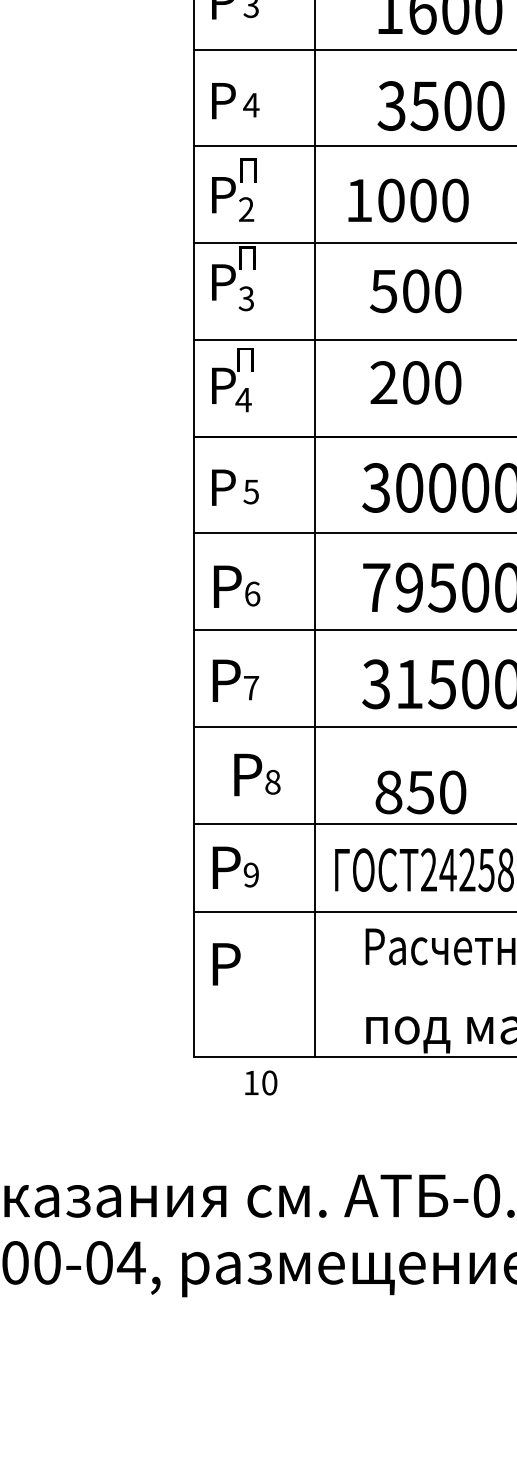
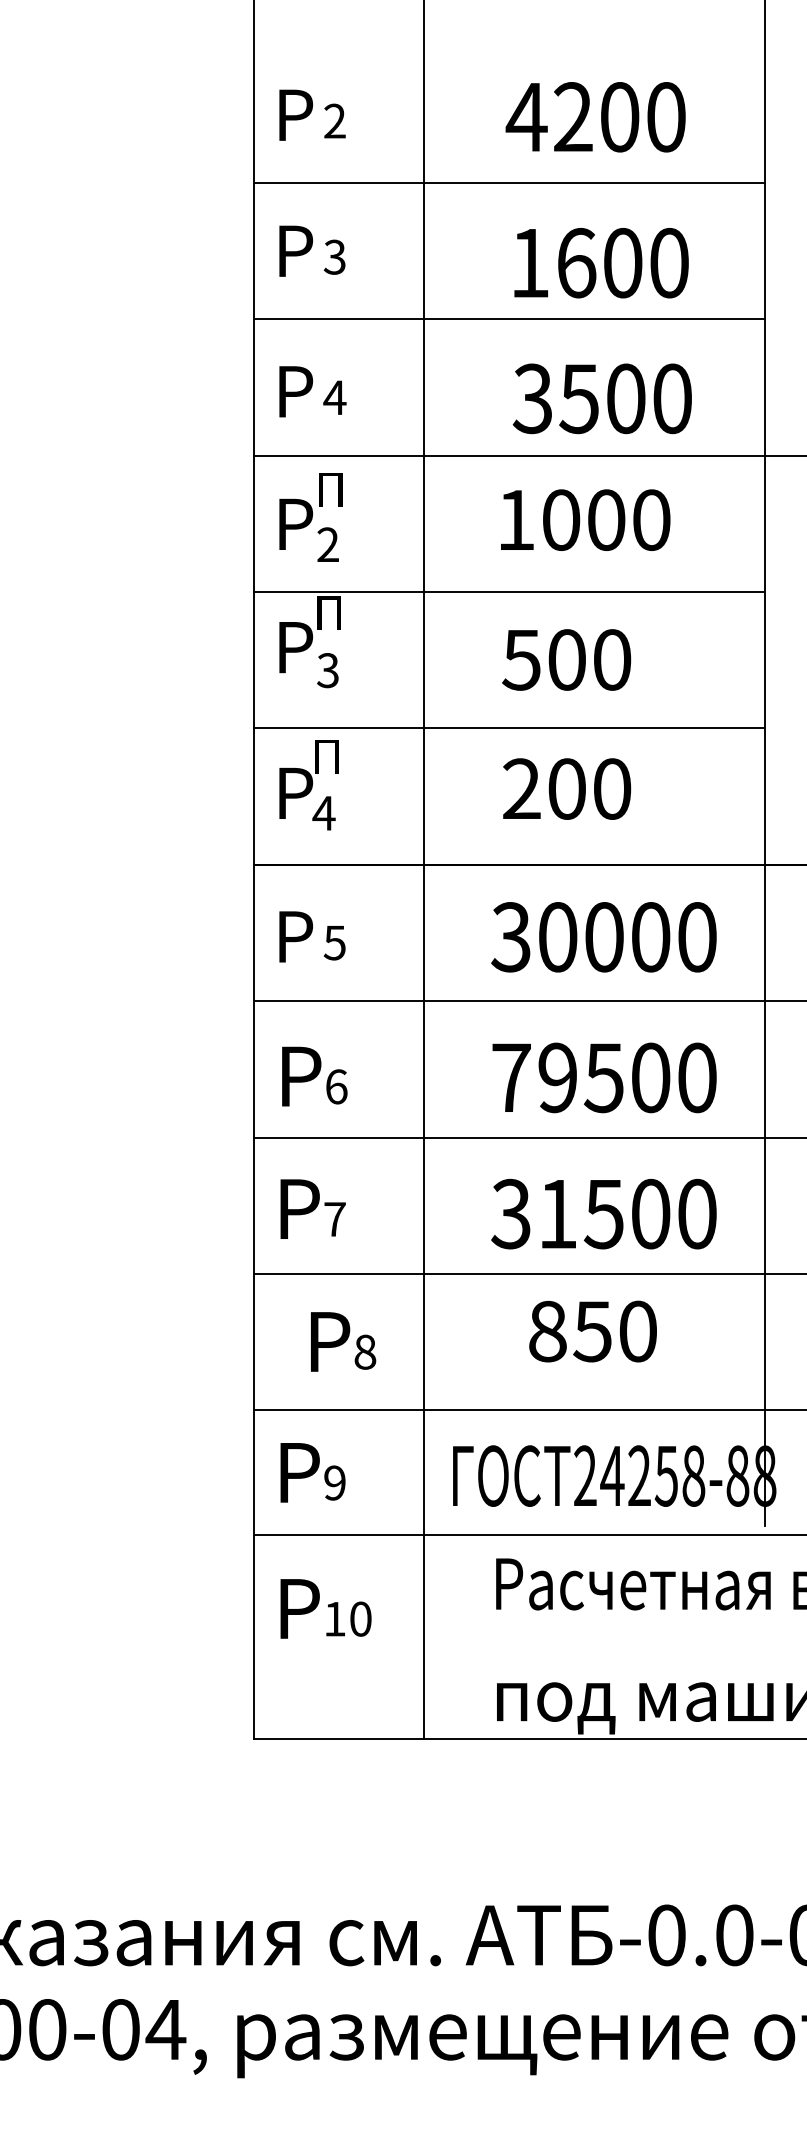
text: (408, 200) -> (585, 519), moved
text: (420, 792) -> (592, 1331), moved
text: (260, 1082) -> (348, 1618), moved

